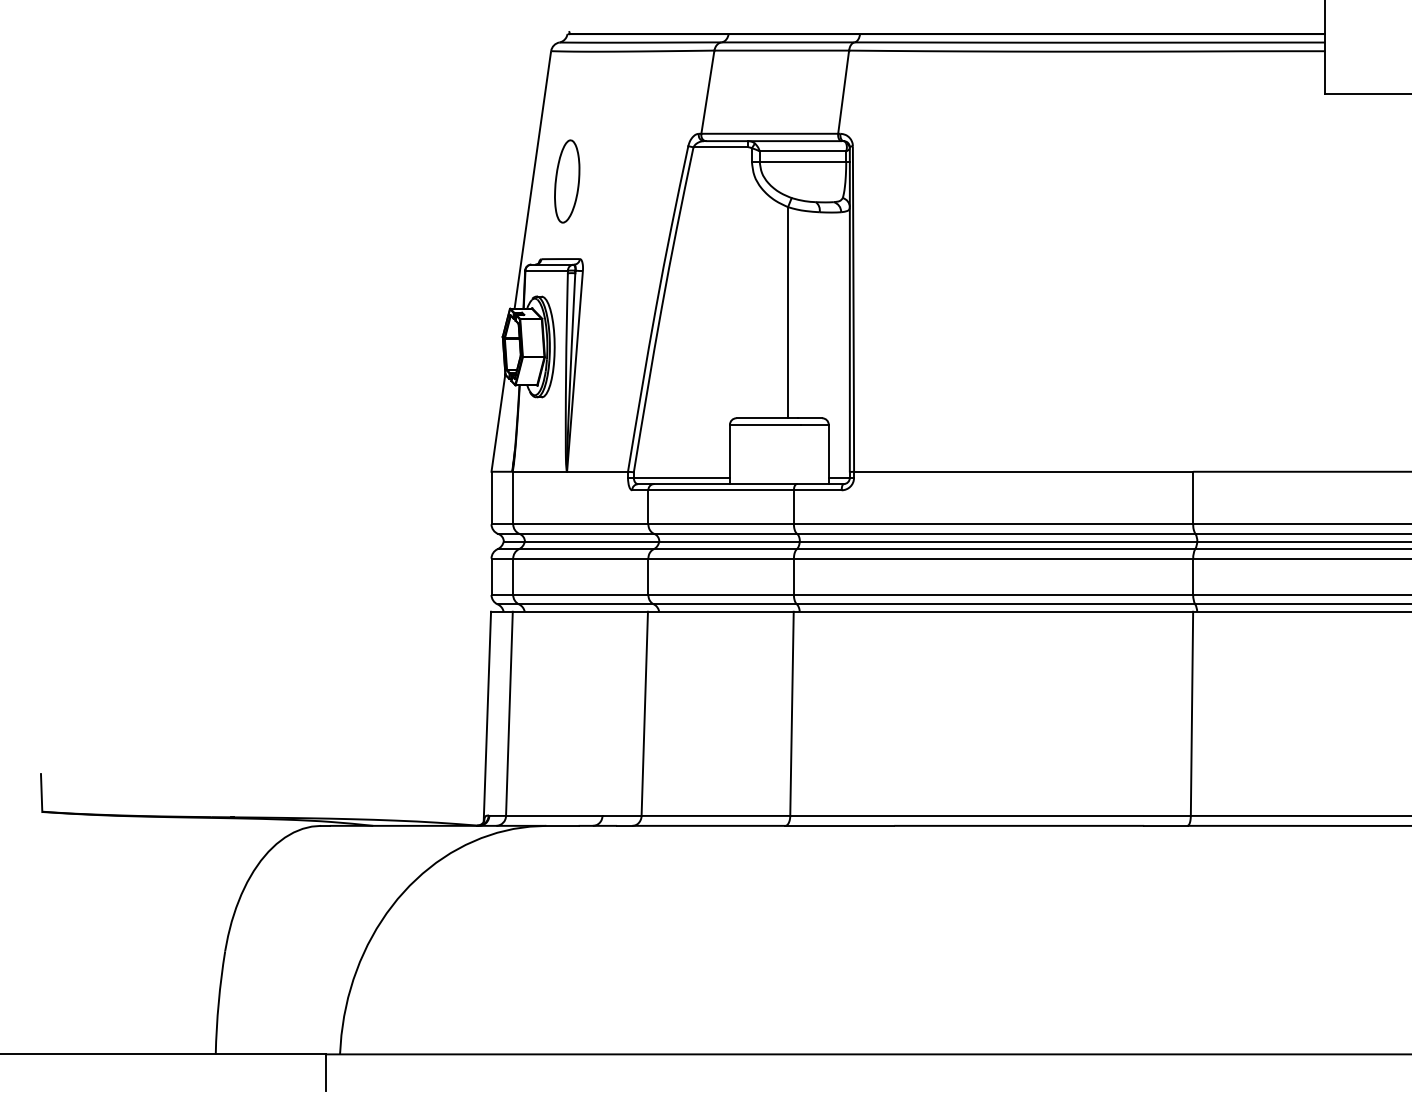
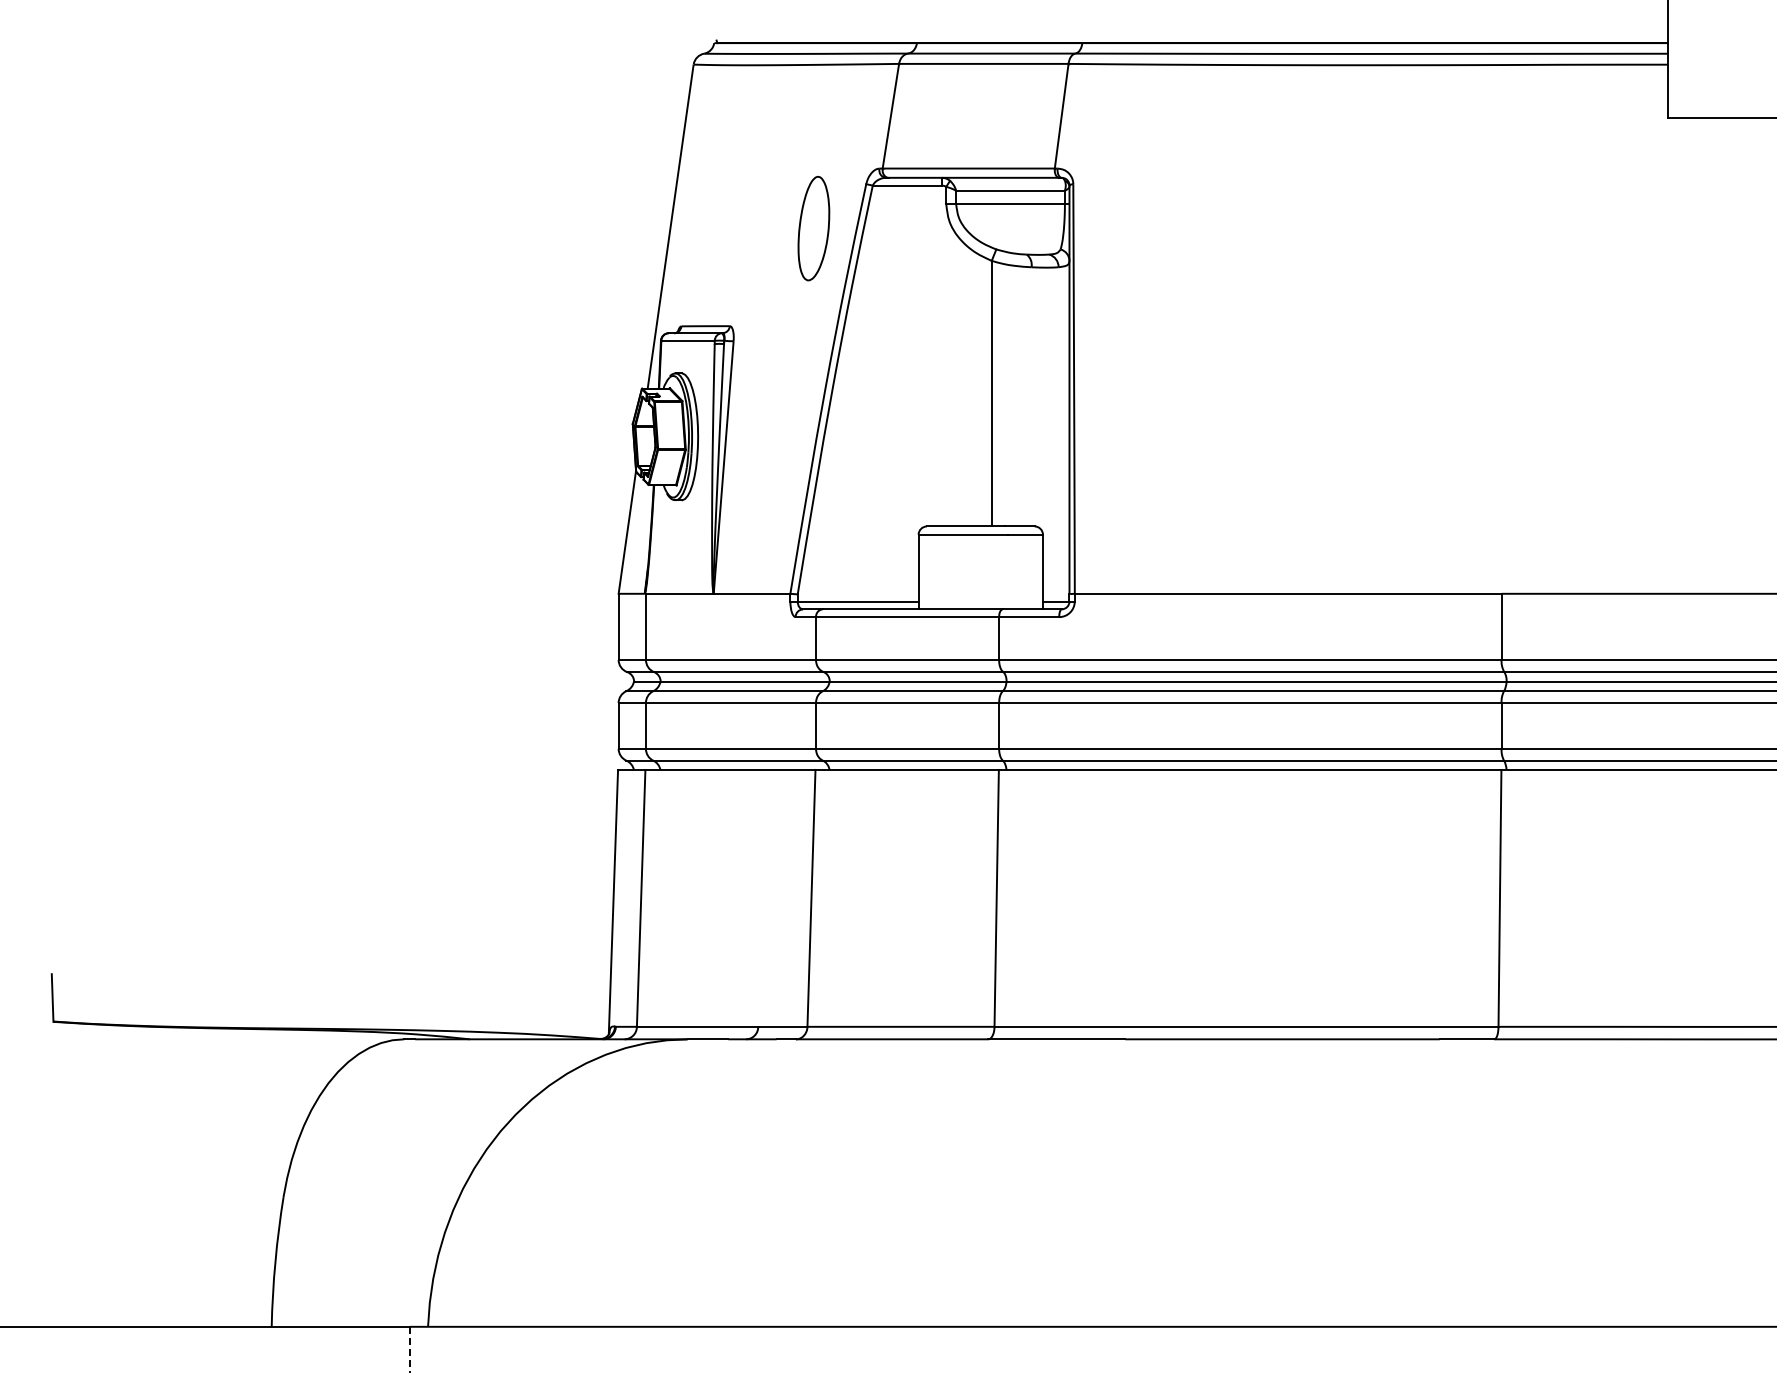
part: (566, 181) -> (813, 228), moved
line: (325, 1073) -> (409, 1350), solid -> dashed

